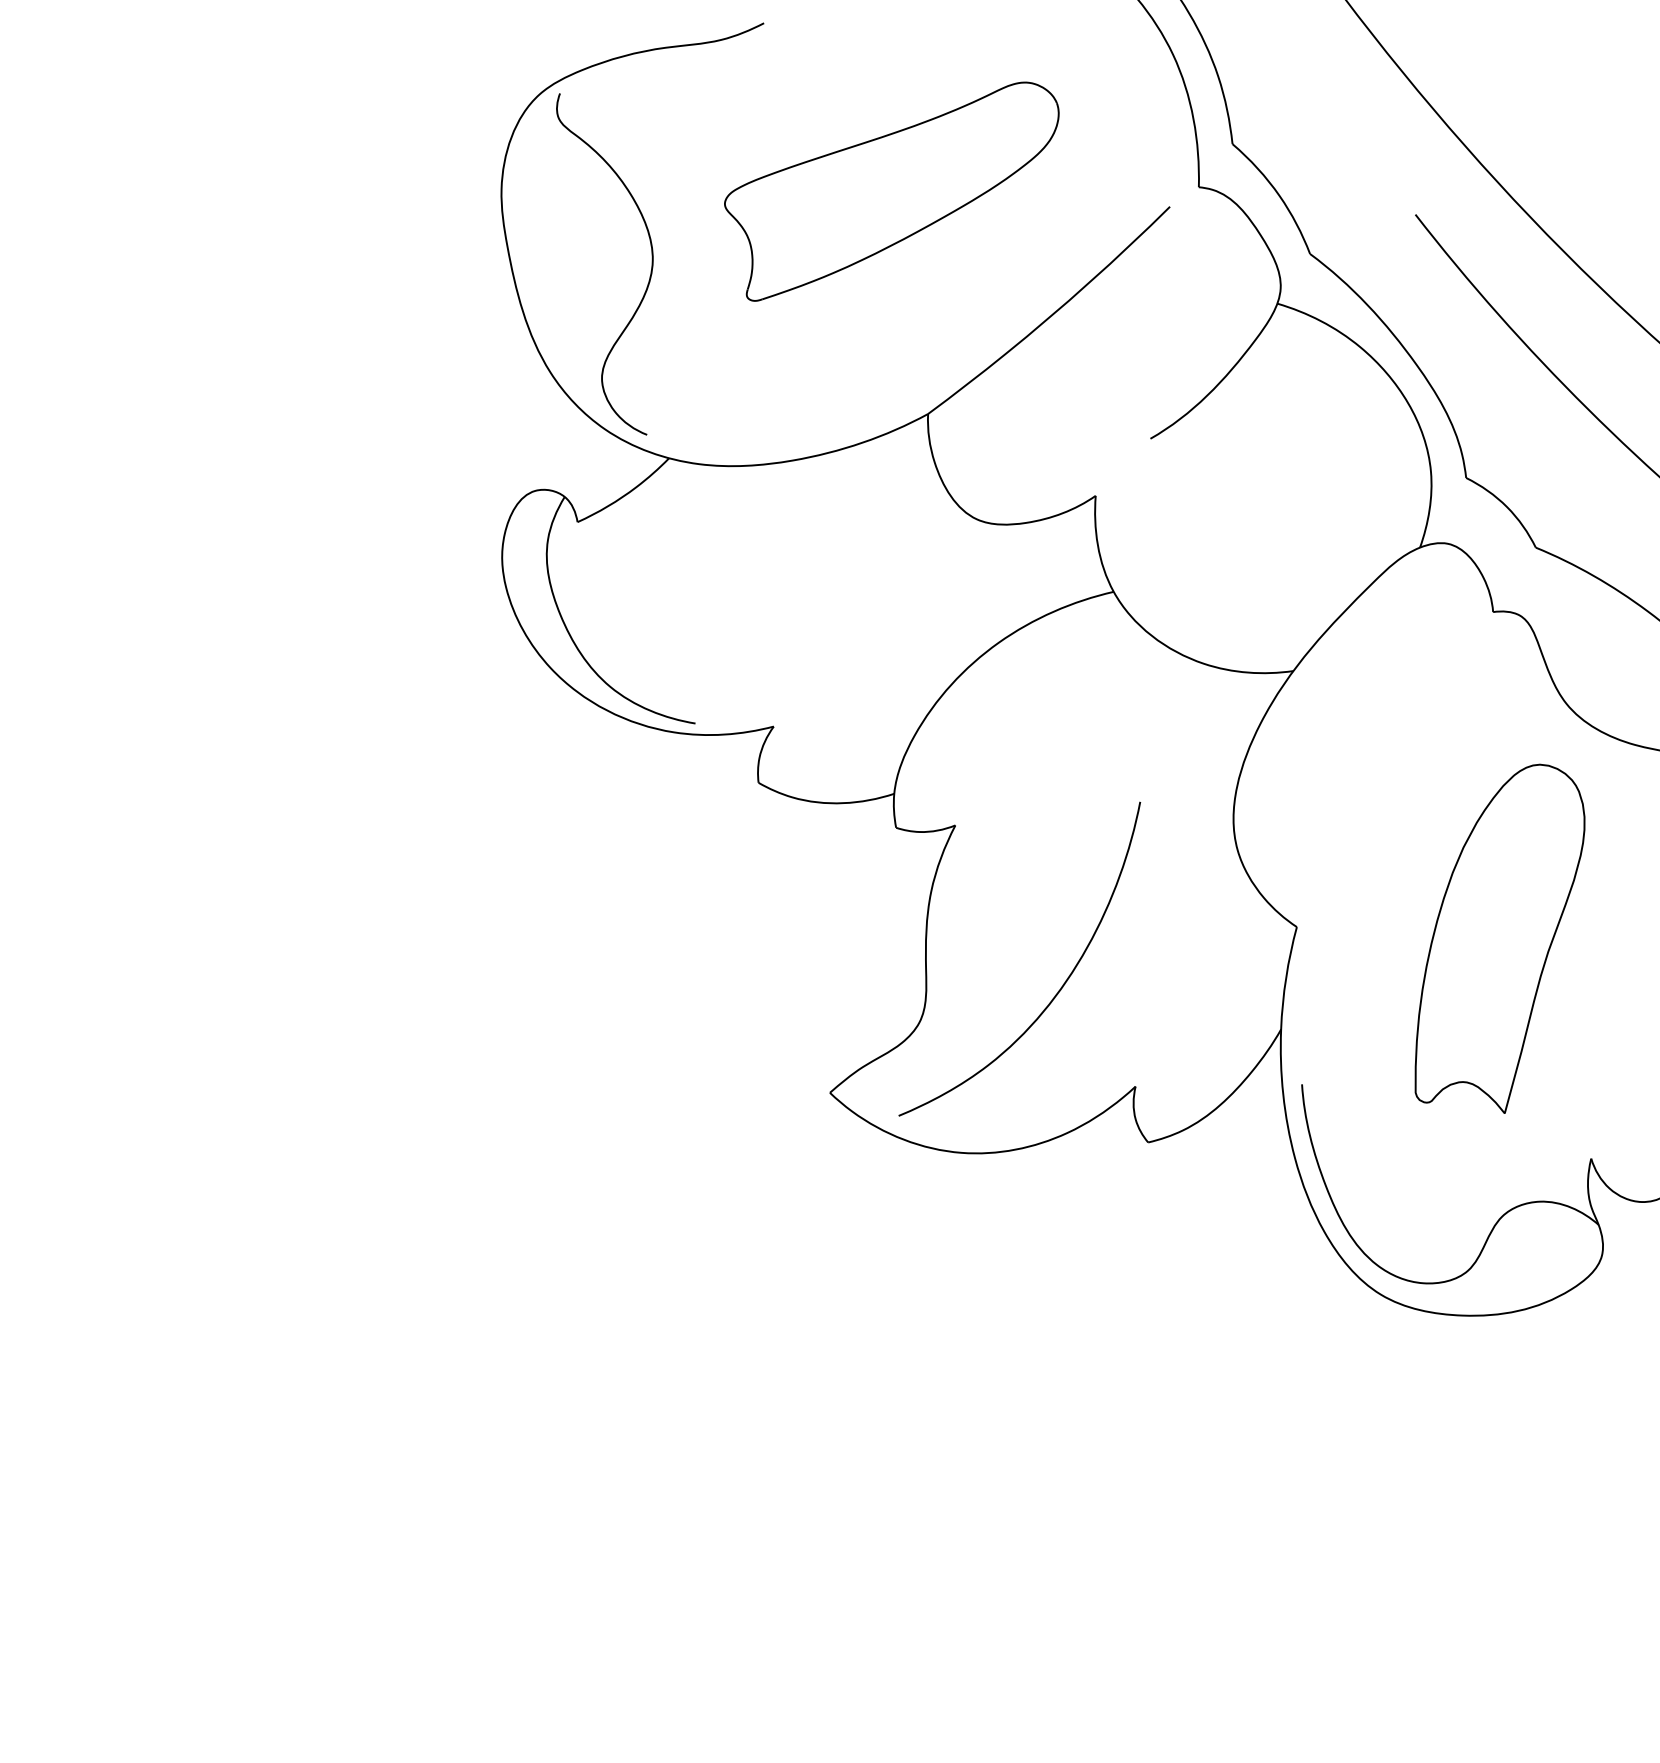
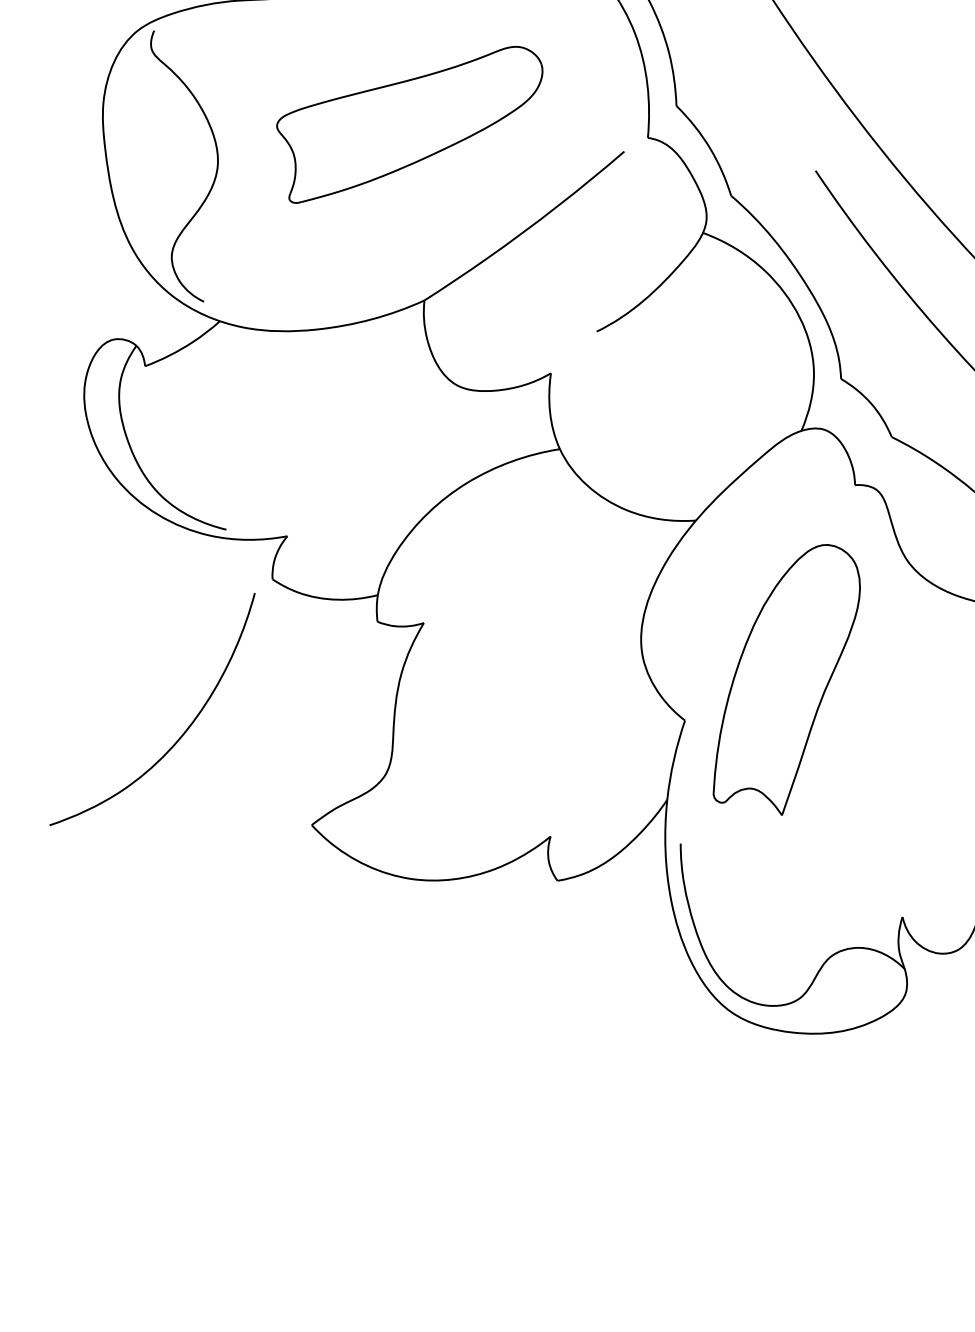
part: (1499, 938) -> (787, 678), moved
curve: (1060, 987) -> (182, 733), moved

